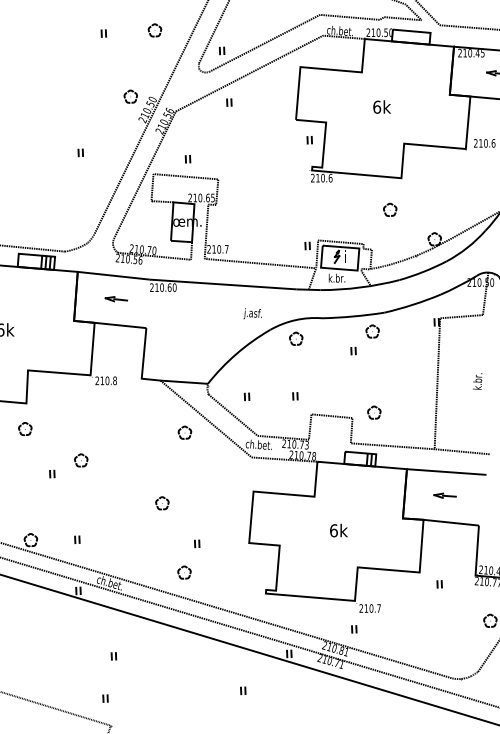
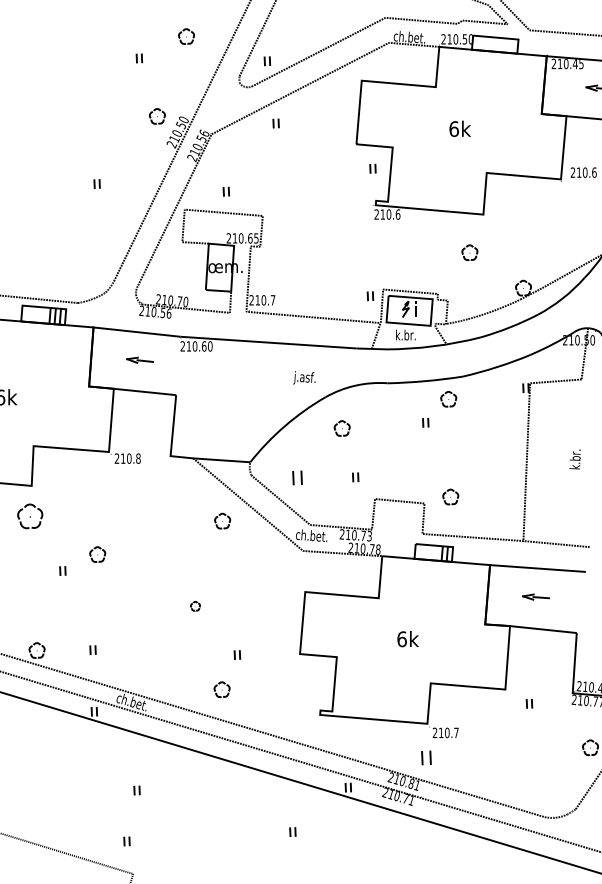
part: (103, 33) -> (138, 58), moved
part: (296, 338) -> (342, 428), moved
part: (246, 396) -> (296, 477), size x1.6
part: (25, 429) -> (30, 517), size x1.6
part: (162, 503) -> (195, 606), size x0.6
part: (354, 629) -> (426, 758), size x1.6

